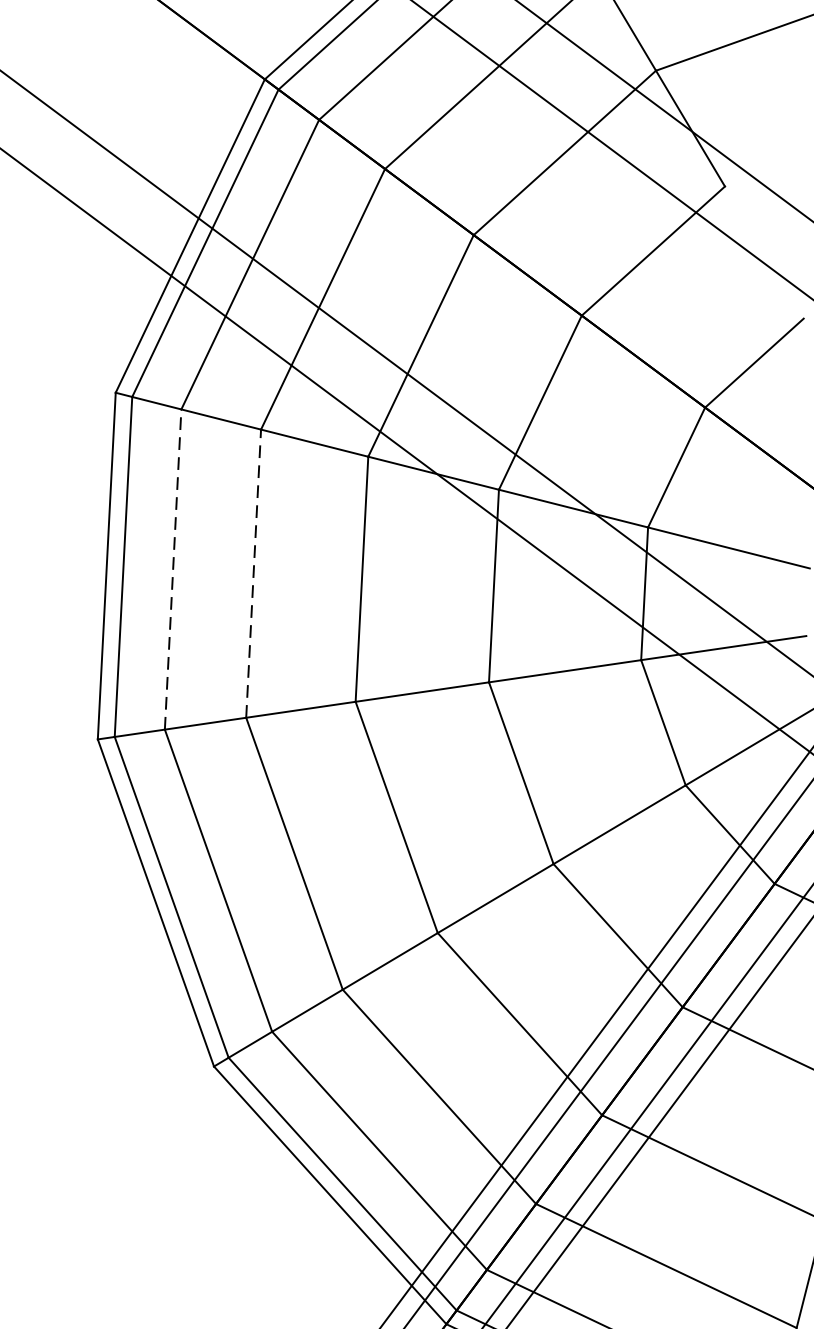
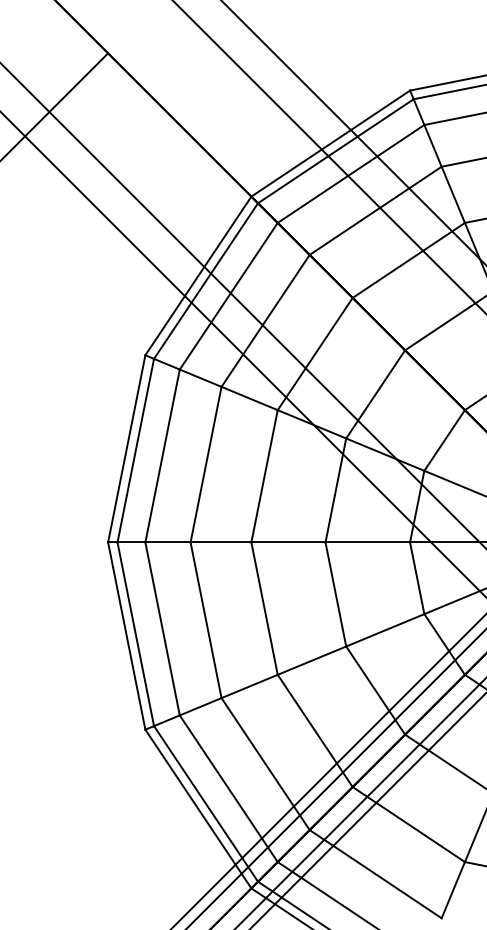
line: (172, 568) -> (162, 455), dashed -> solid
line: (254, 573) -> (206, 464), dashed -> solid

